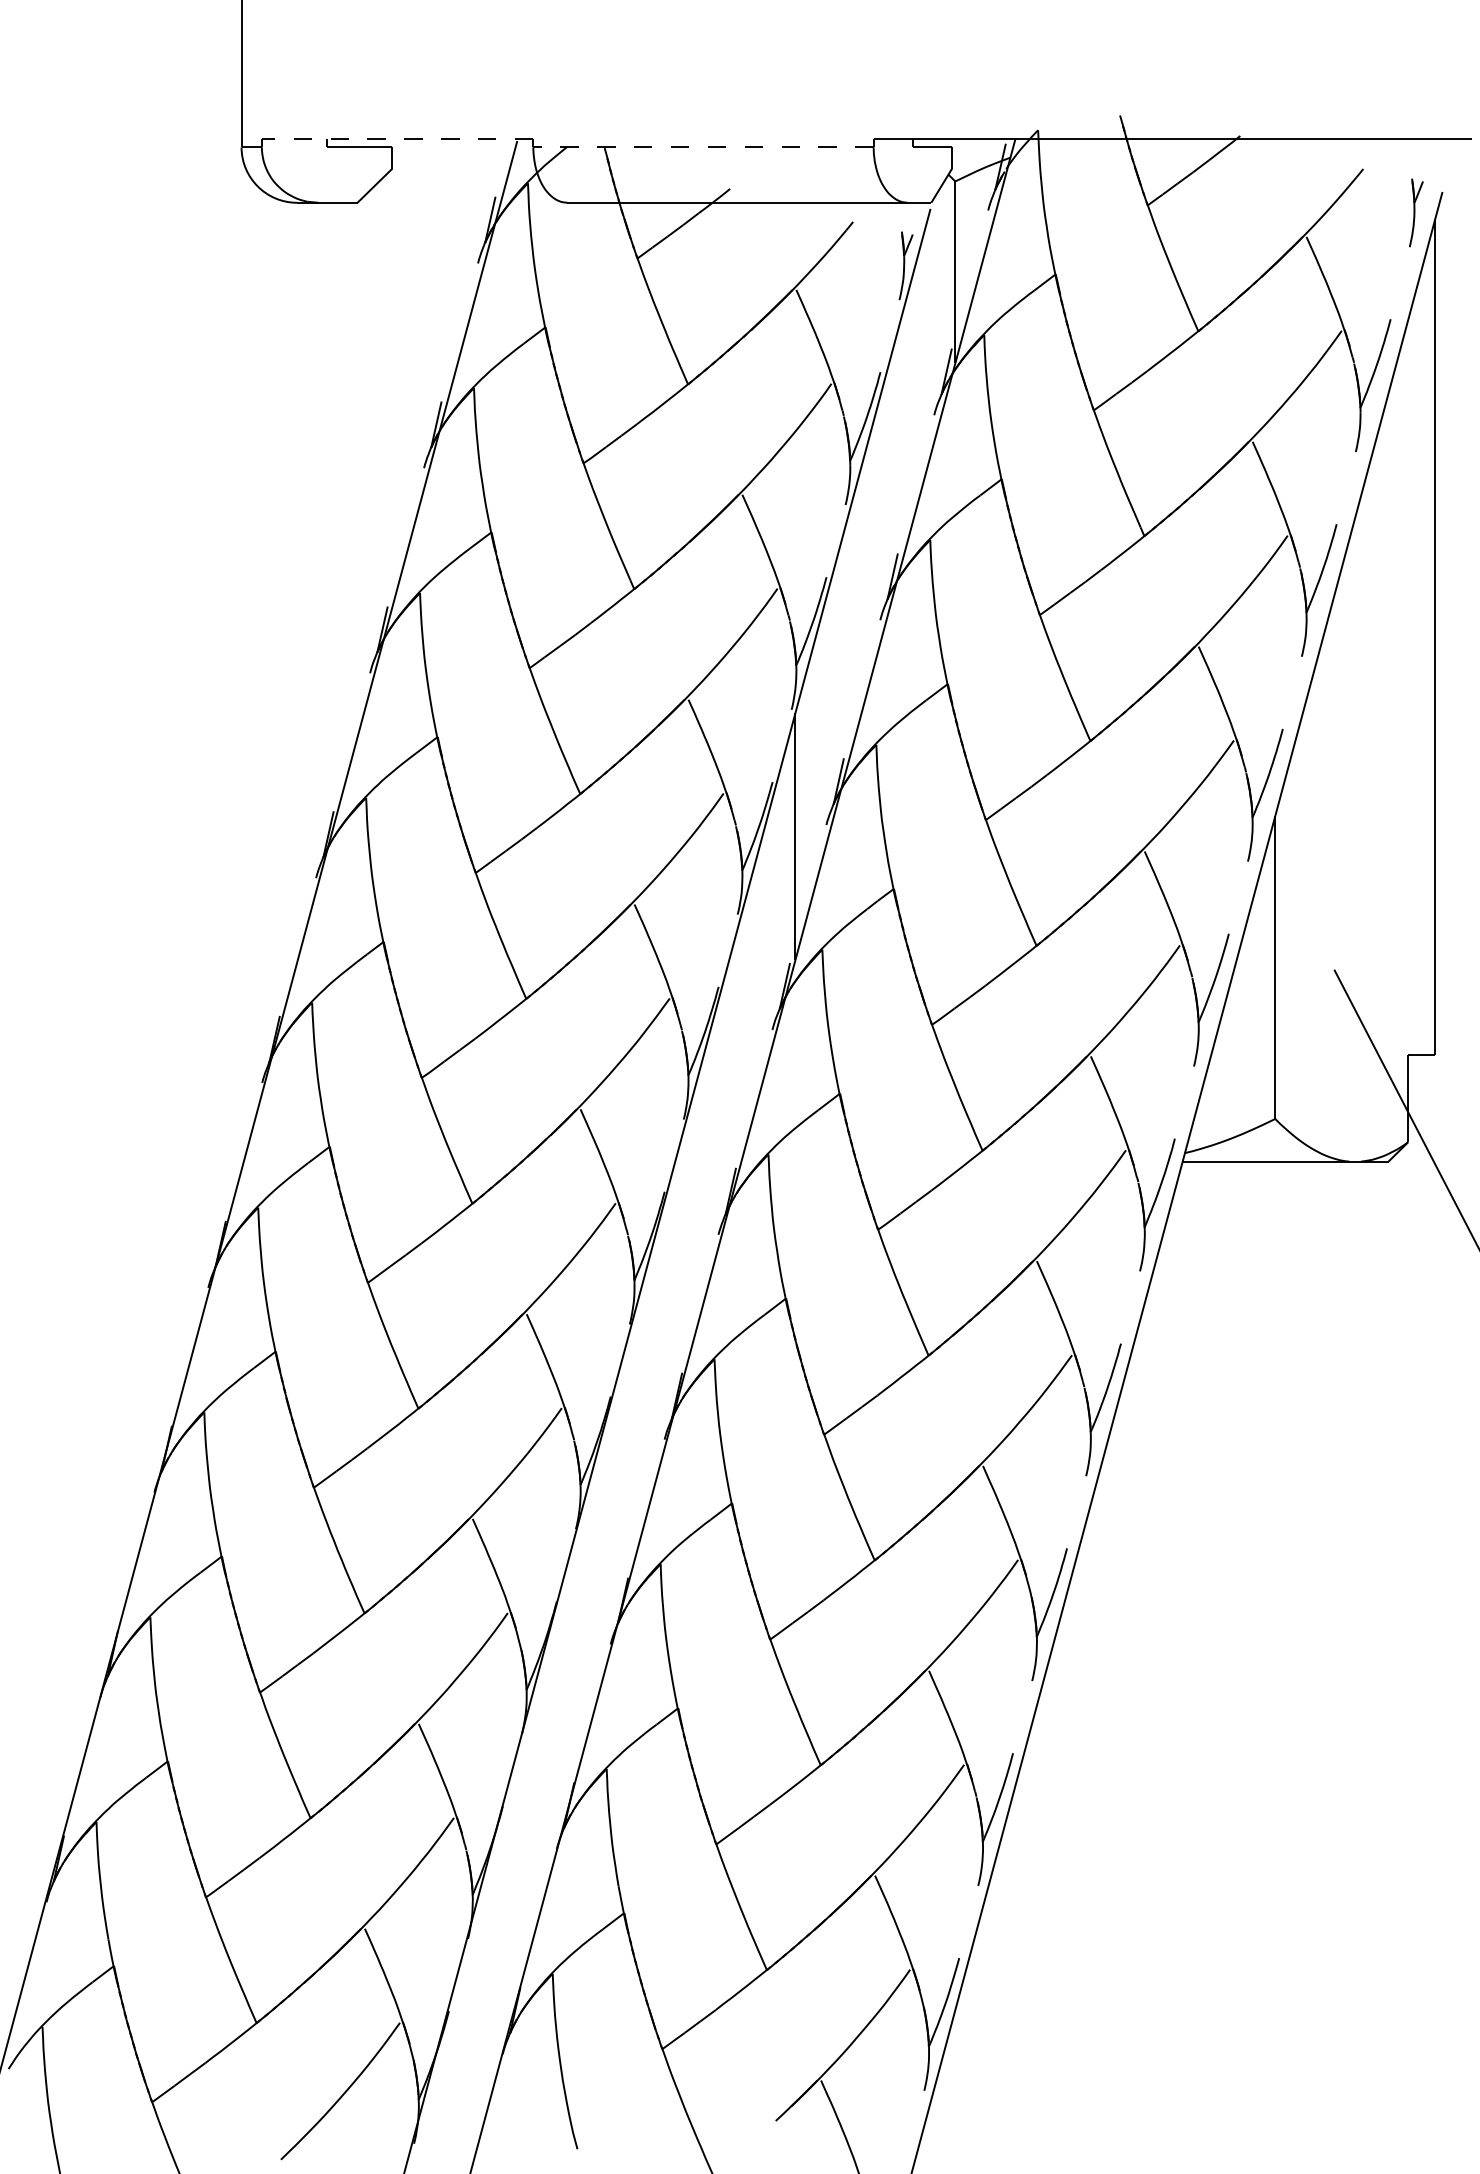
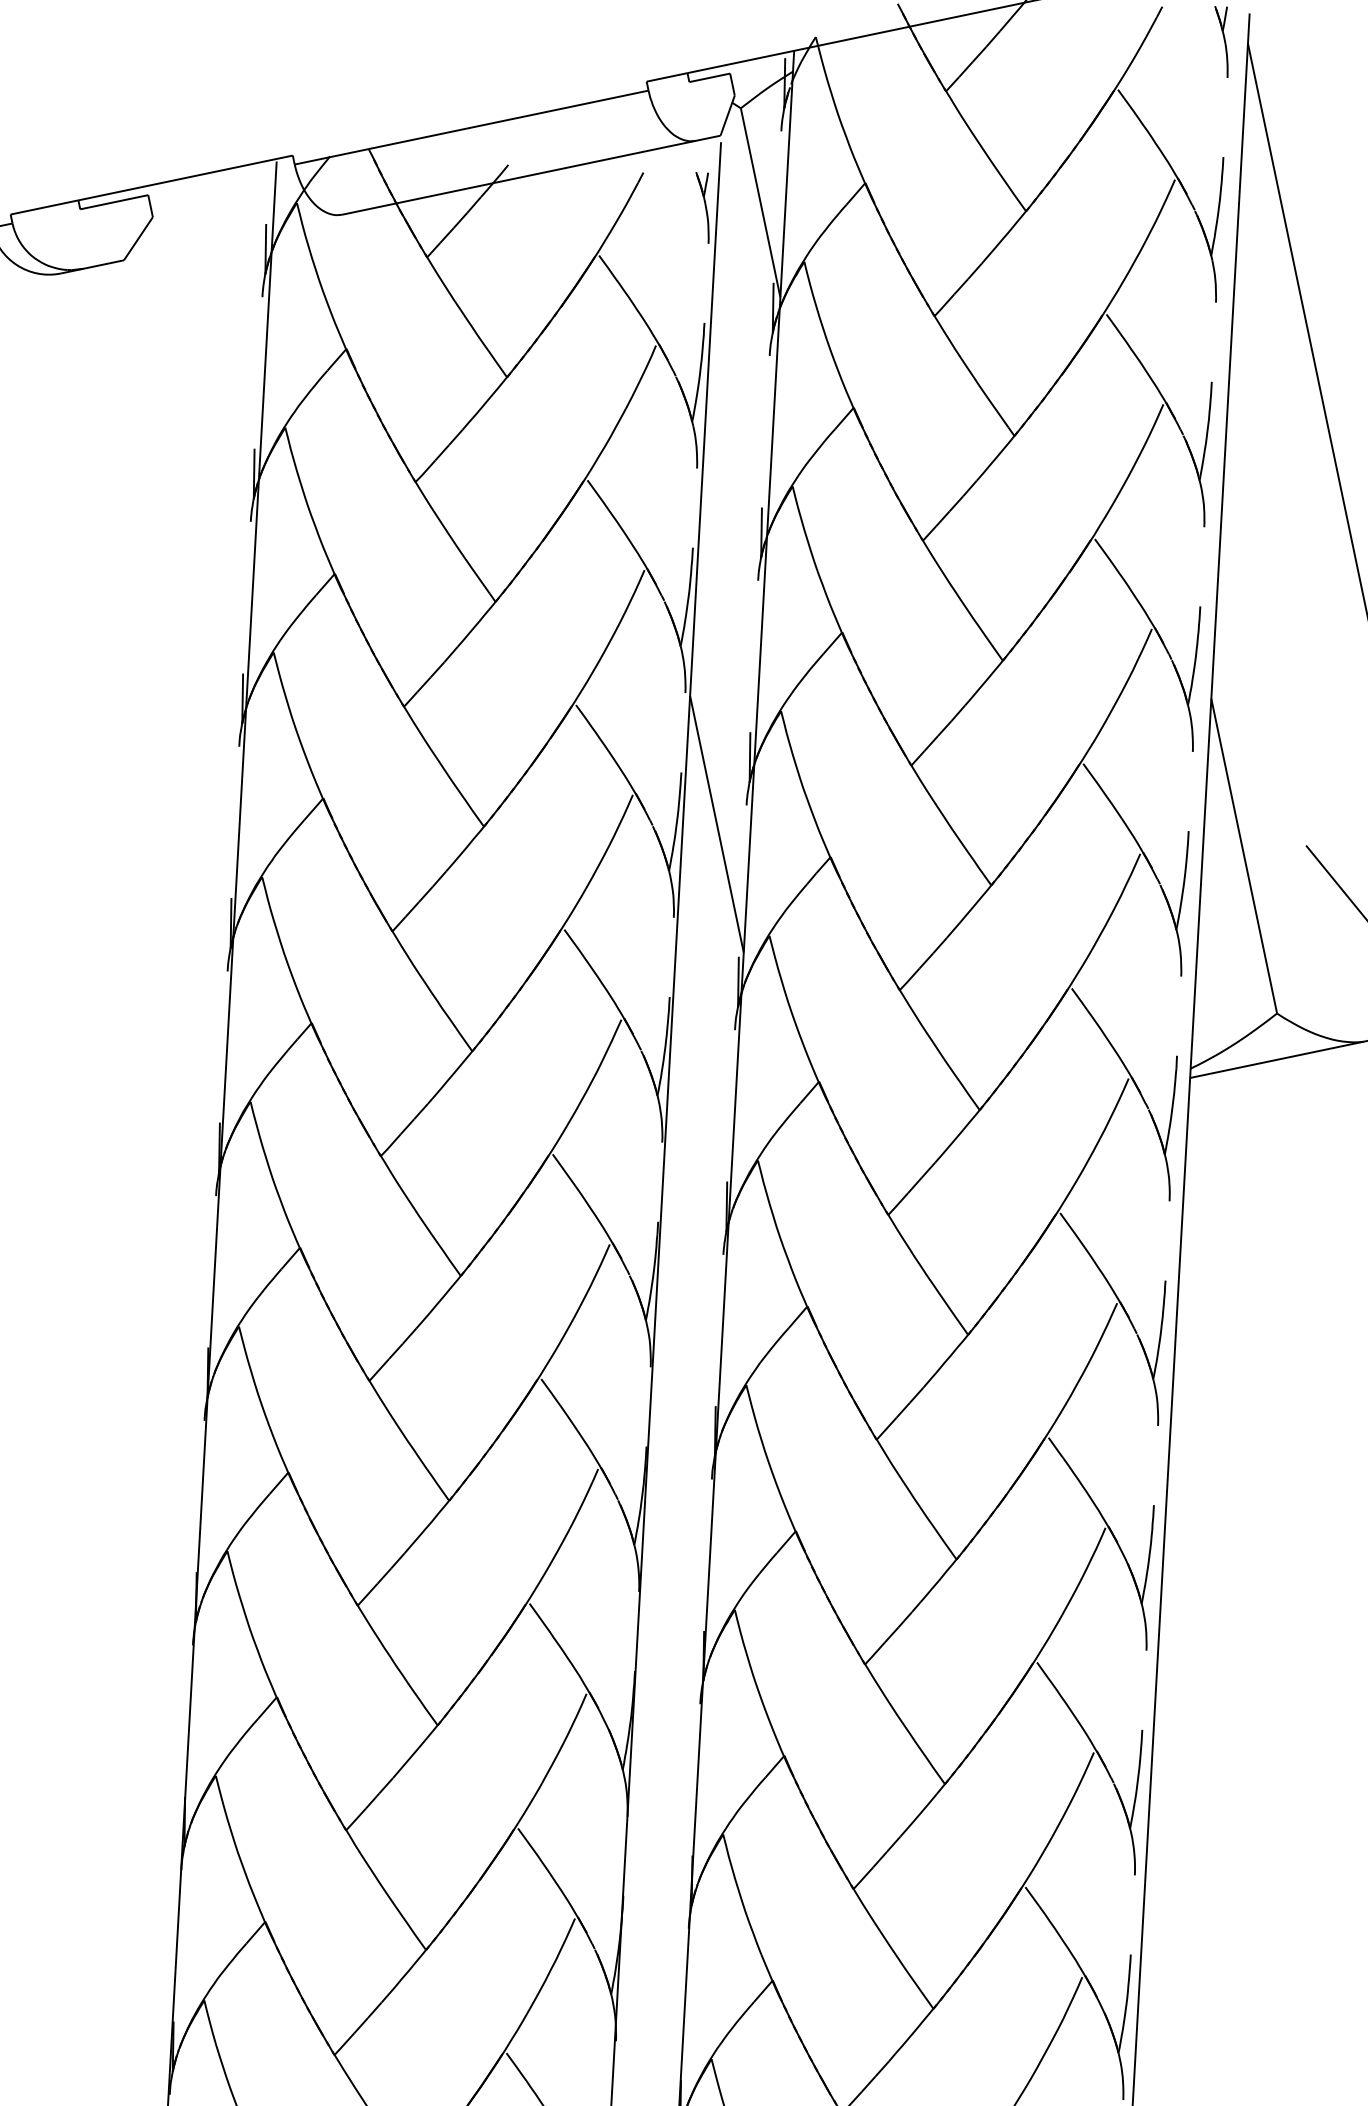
line: (397, 138) -> (151, 184), dashed -> solid
line: (702, 147) -> (470, 127), dashed -> solid

